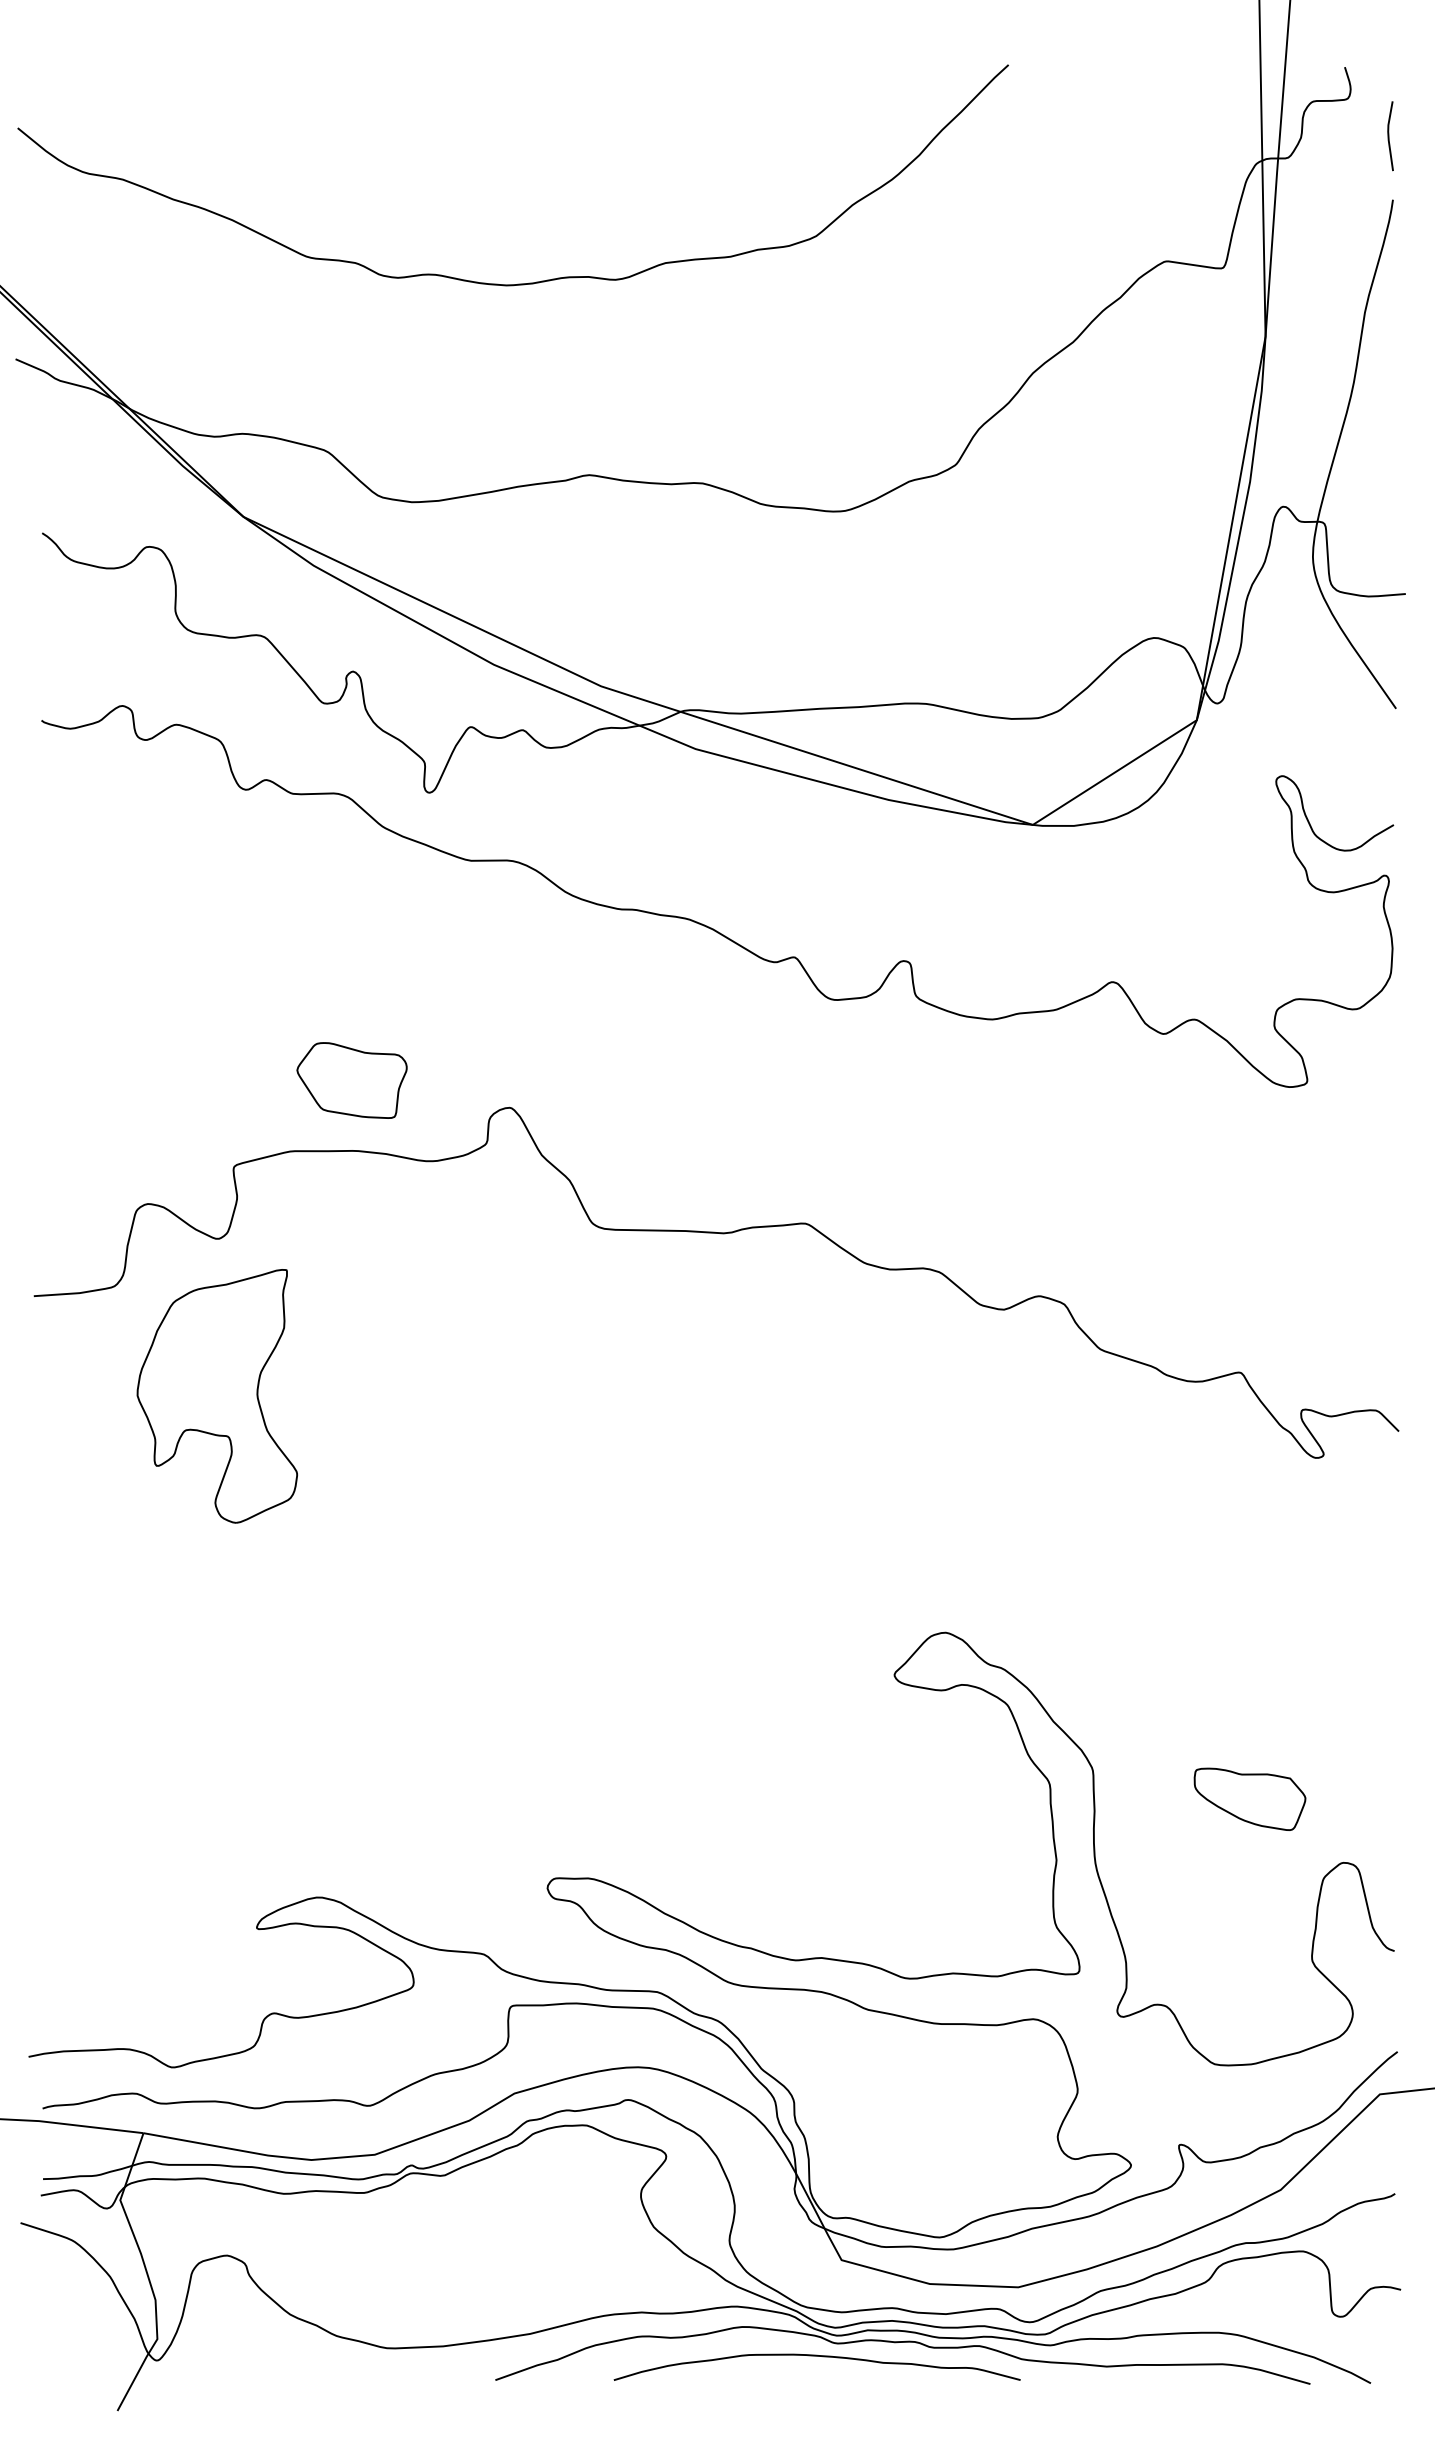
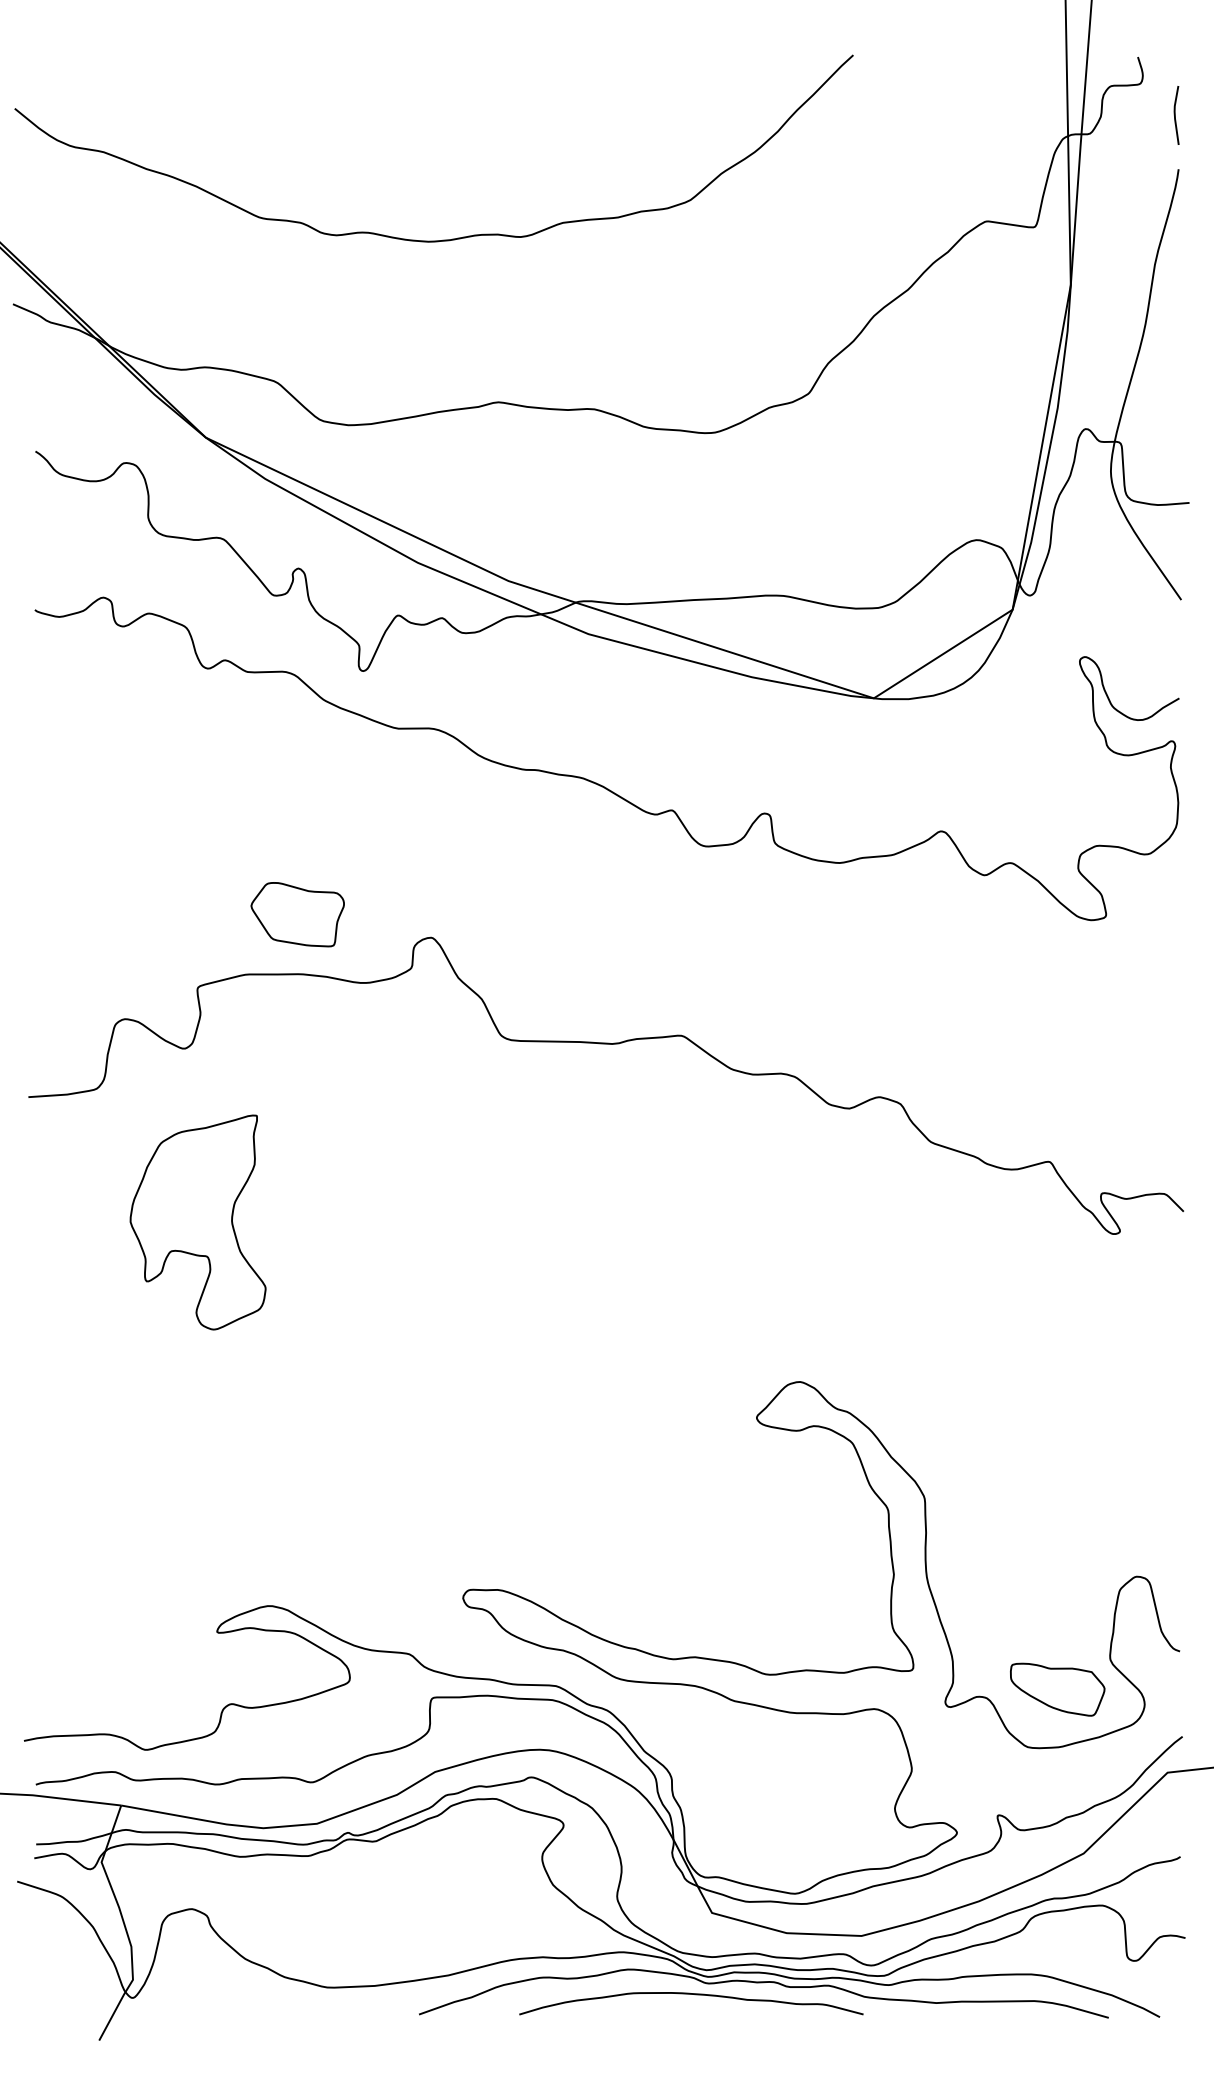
part: (216, 1396) -> (197, 1222), moved
part: (1249, 1798) -> (1057, 1688), moved

